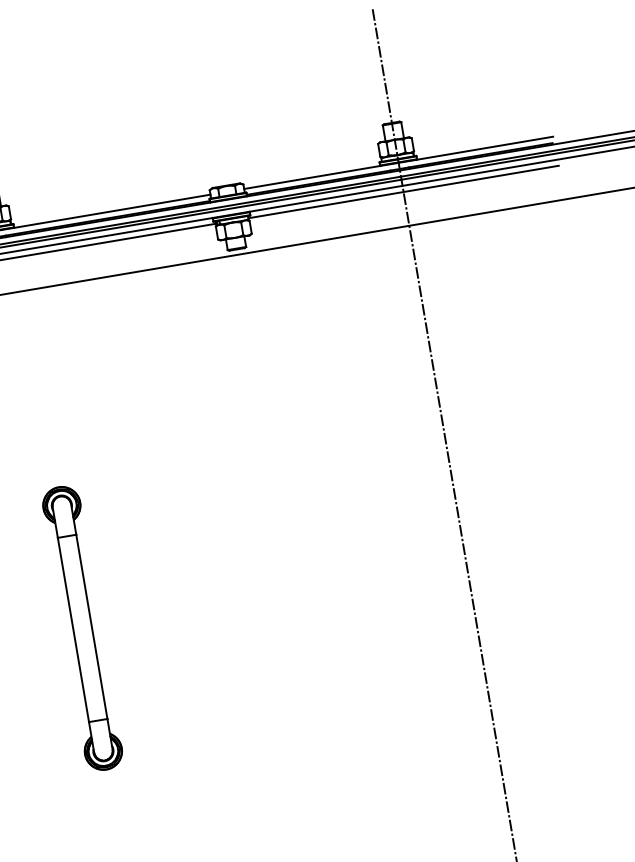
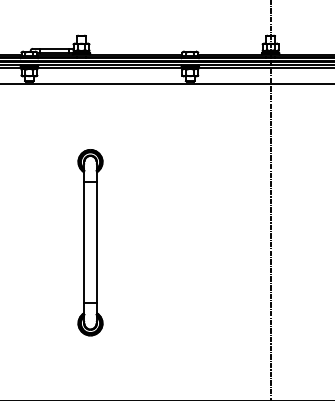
part: (82, 628) -> (90, 242), size x1.4

